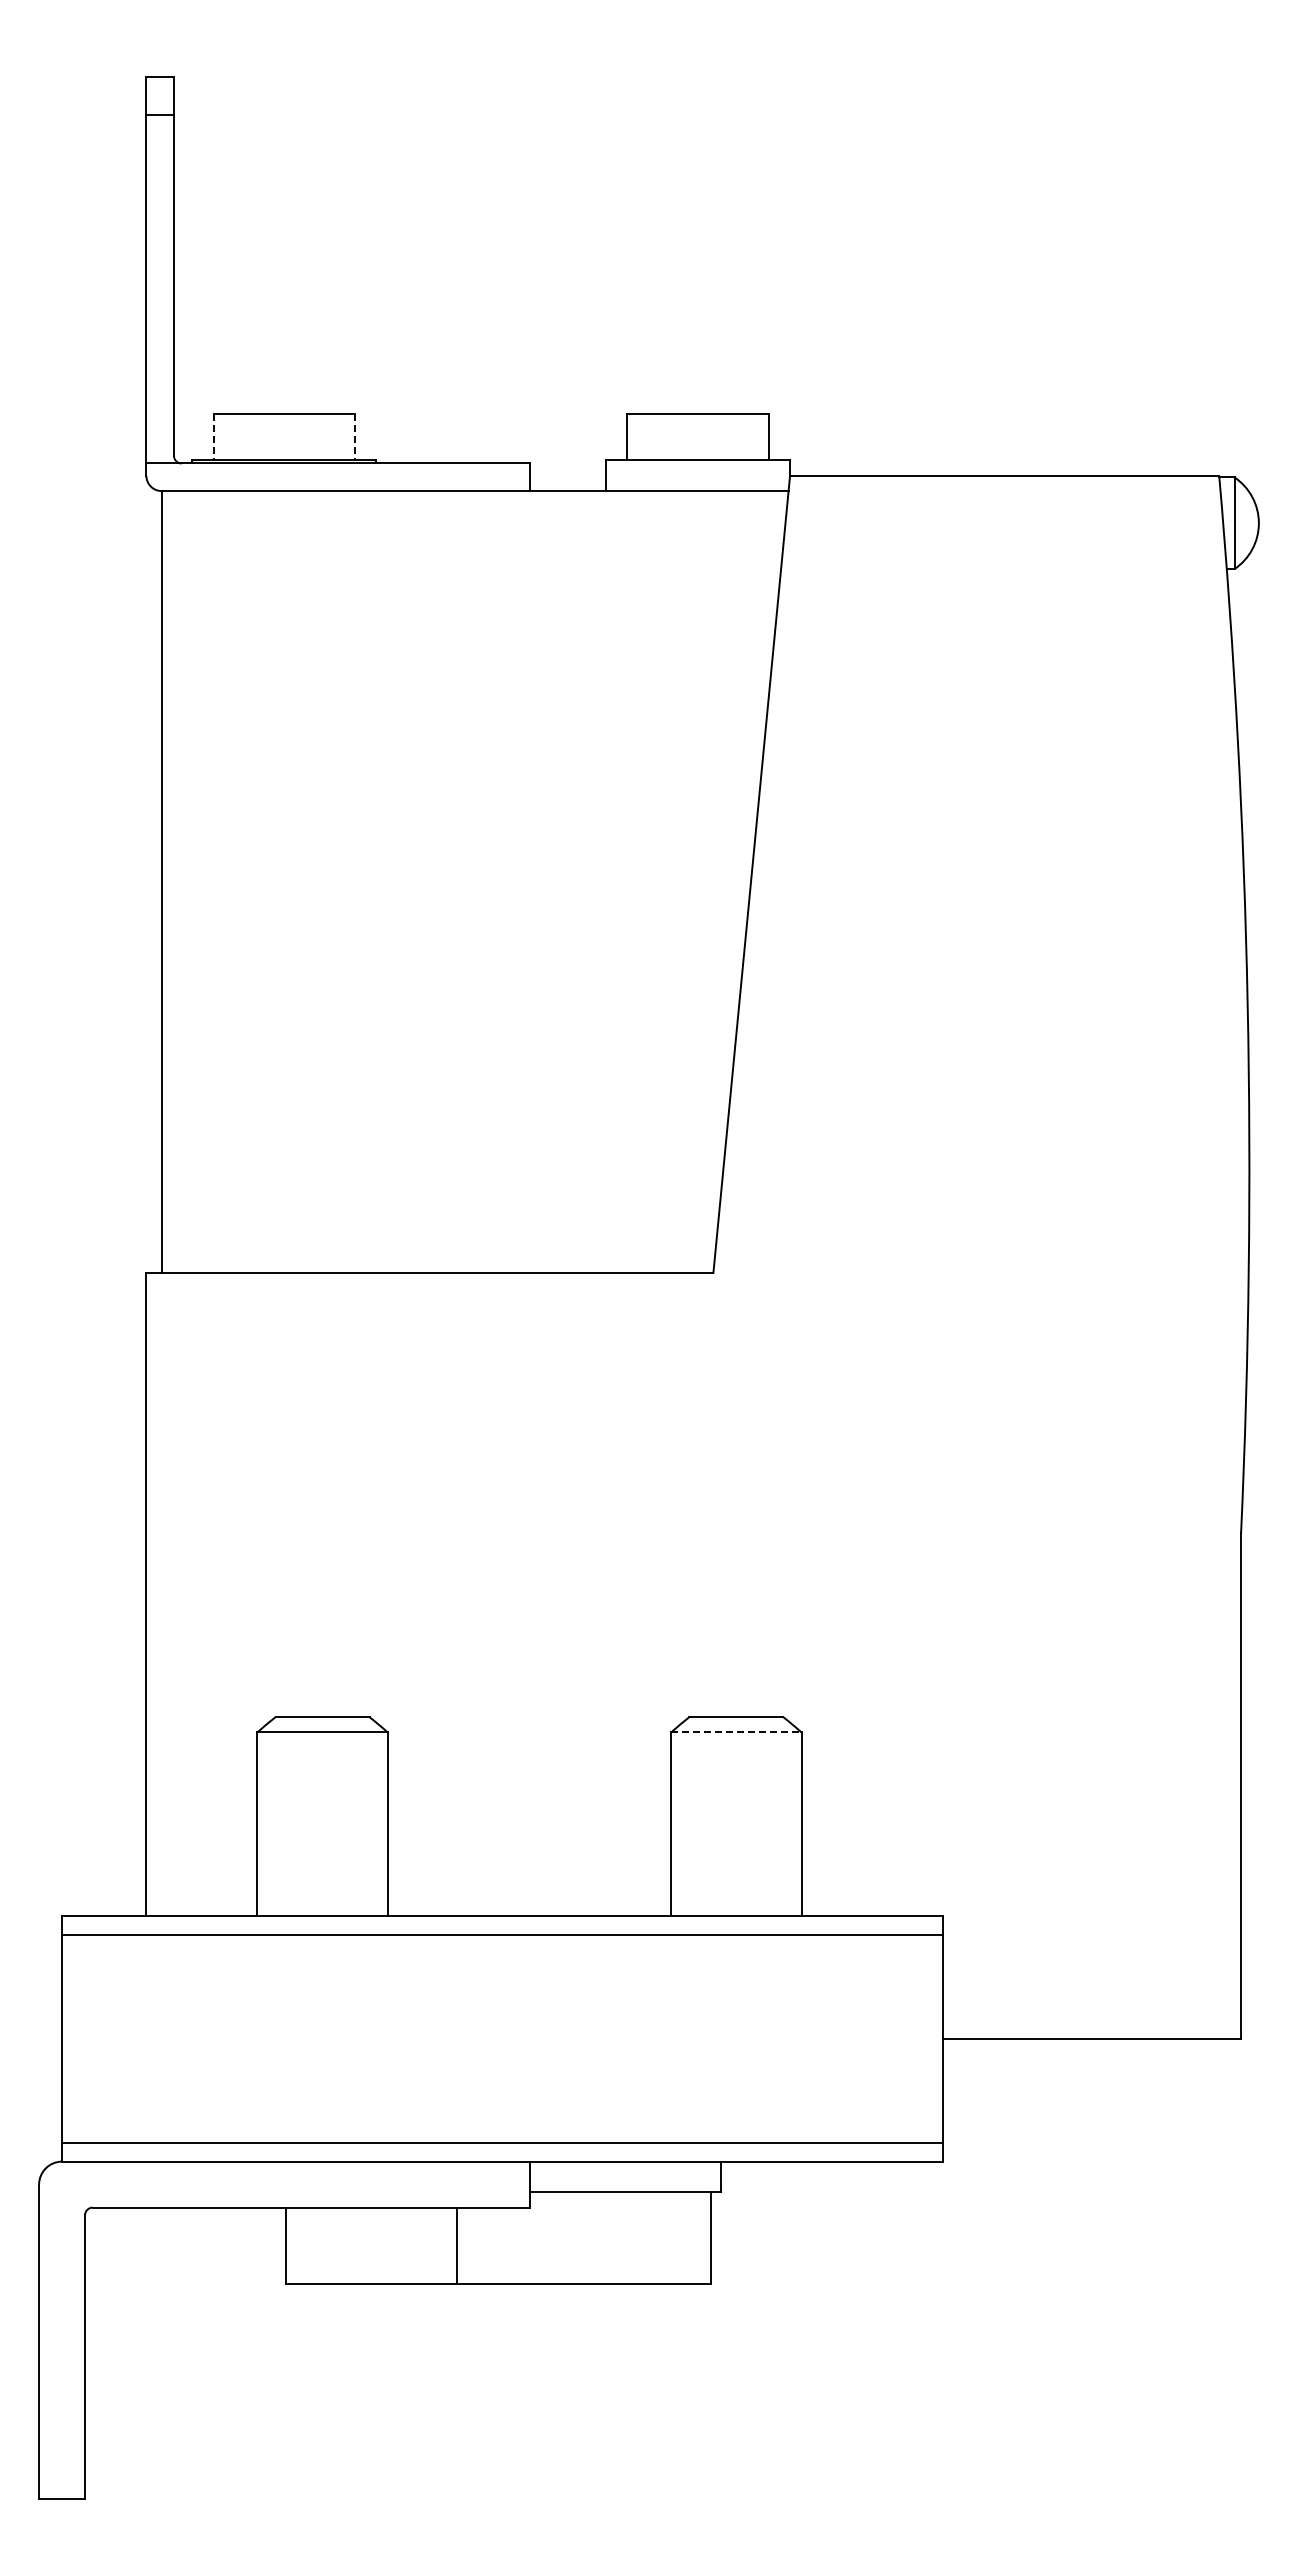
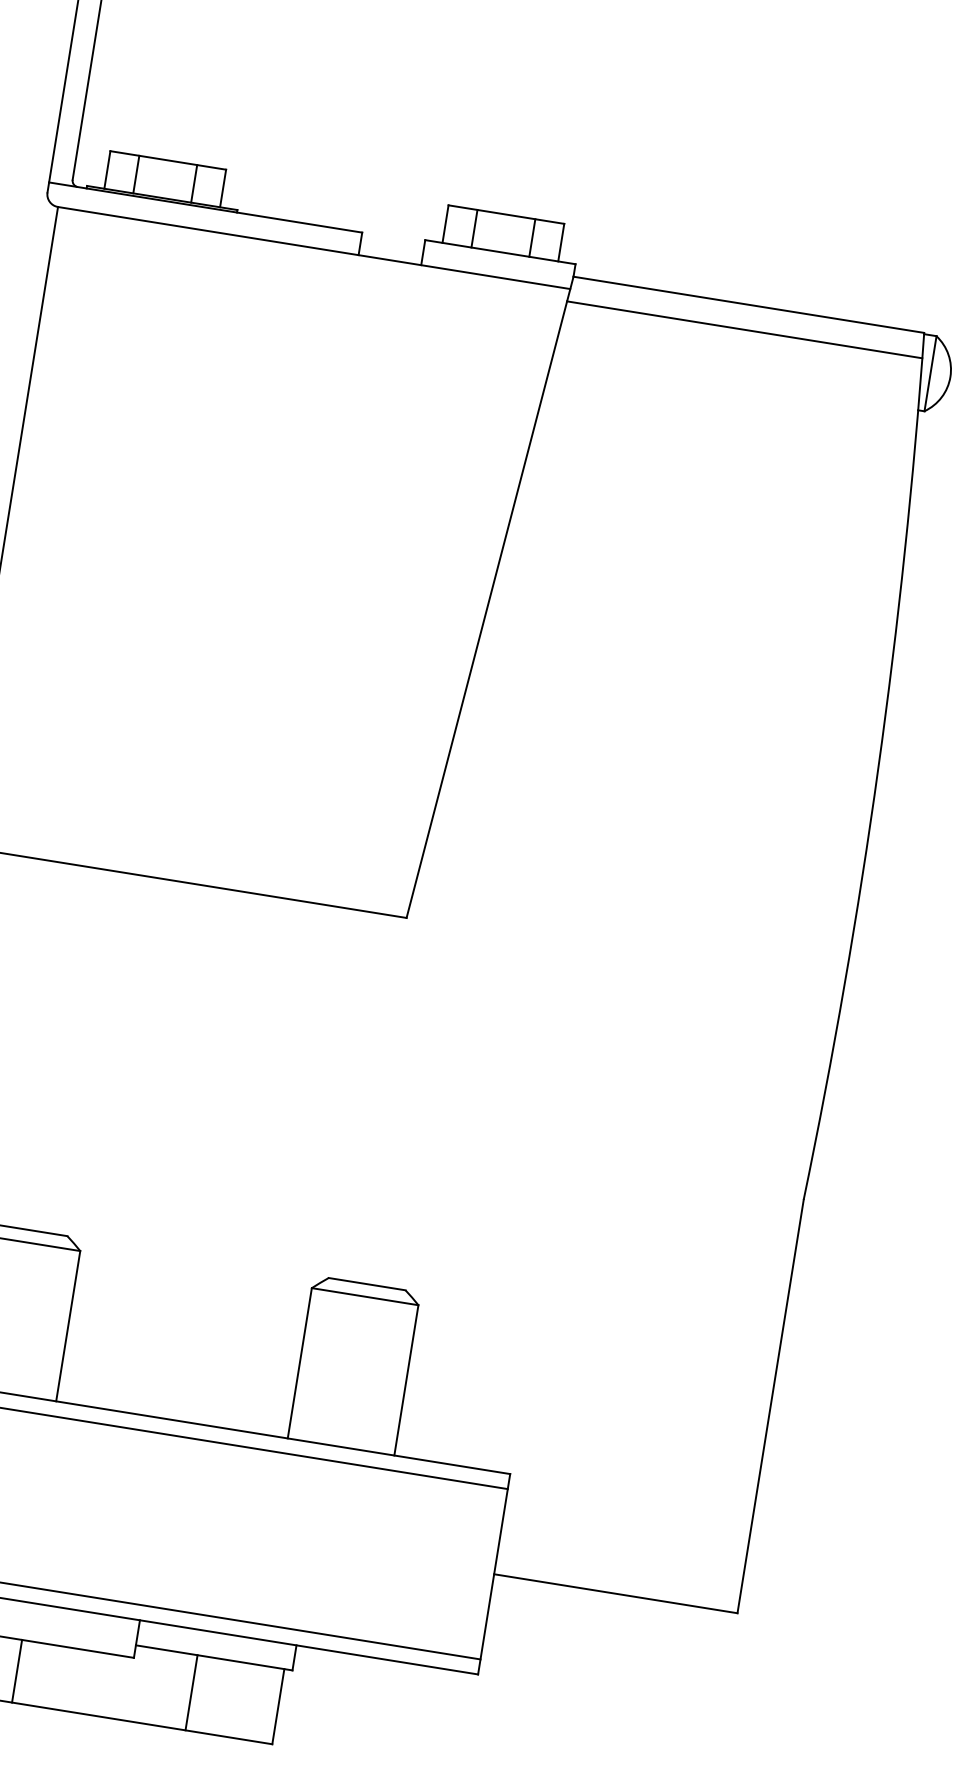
line: (213, 437) -> (107, 170), dashed -> solid
line: (248, 437) -> (135, 174), added
line: (319, 437) -> (194, 183), added
line: (355, 437) -> (223, 188), dashed -> solid
line: (662, 437) -> (474, 228), added
line: (733, 437) -> (532, 238), added
line: (1004, 506) -> (744, 329), added
line: (736, 1732) -> (365, 1296), dashed -> solid
line: (604, 2238) -> (191, 1692), added
line: (456, 2245) -> (17, 1670), moved

